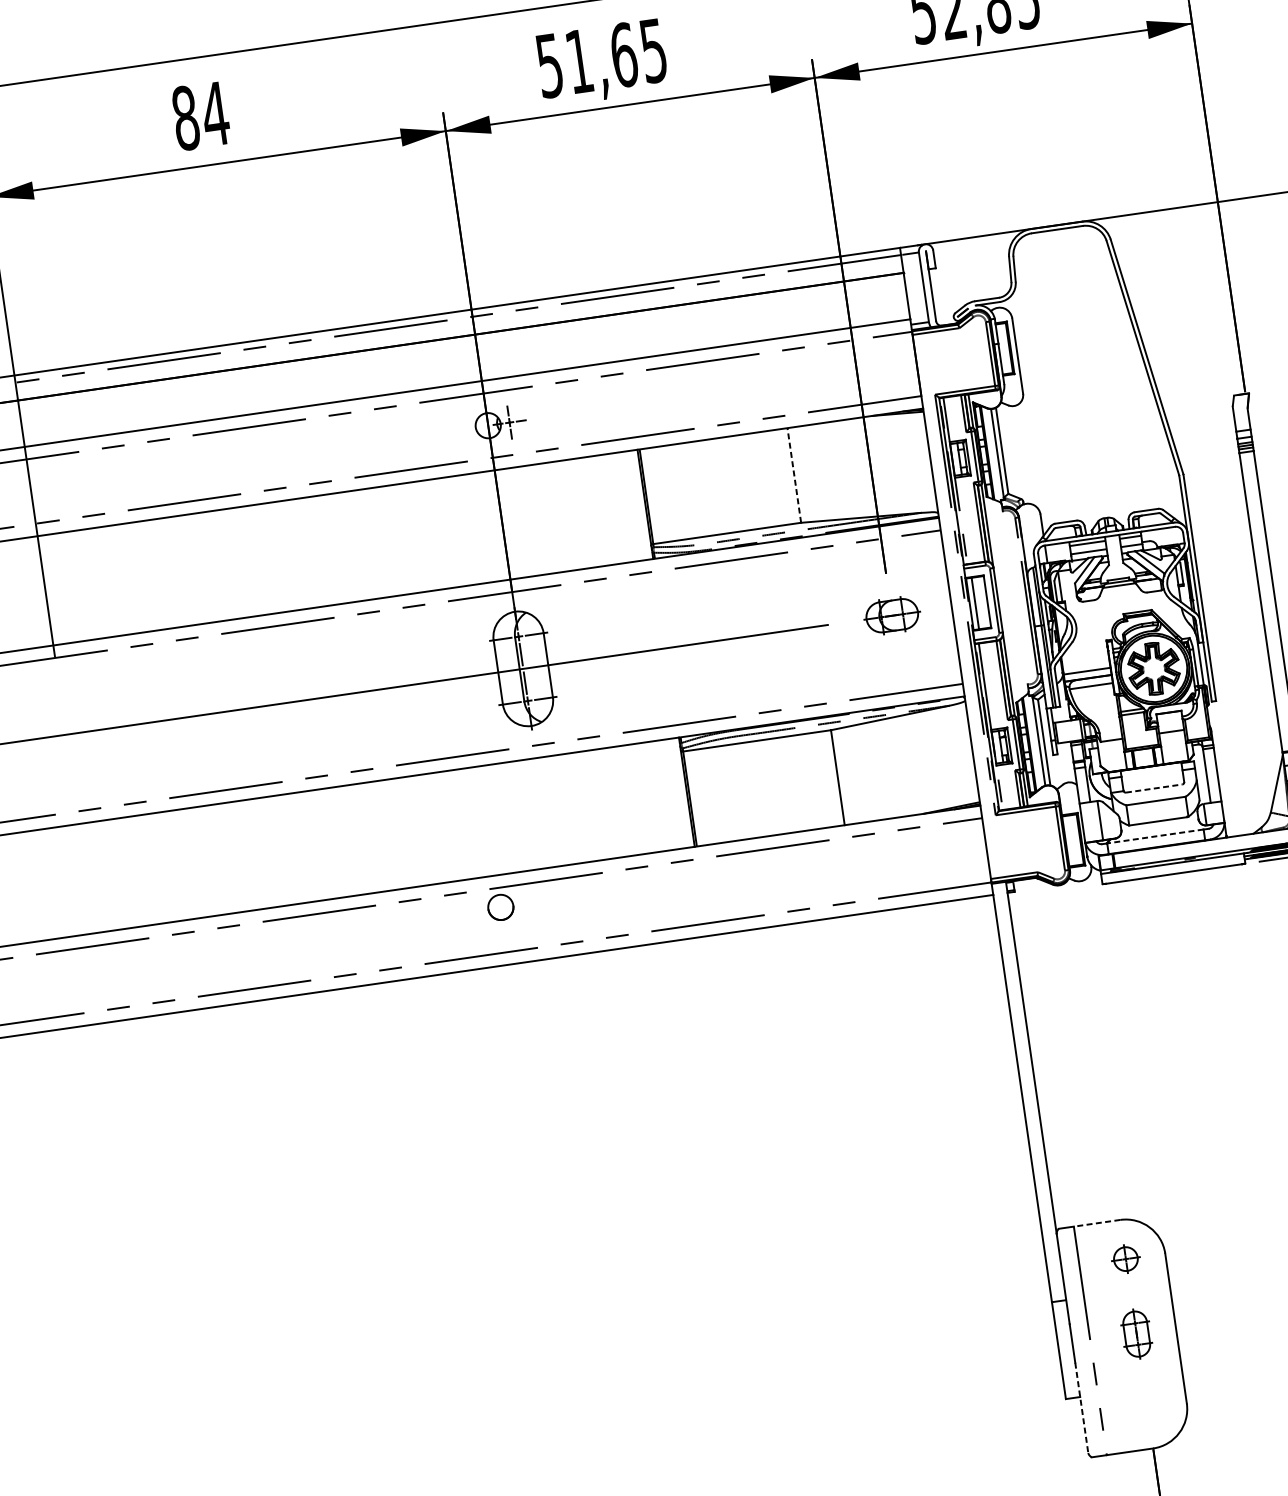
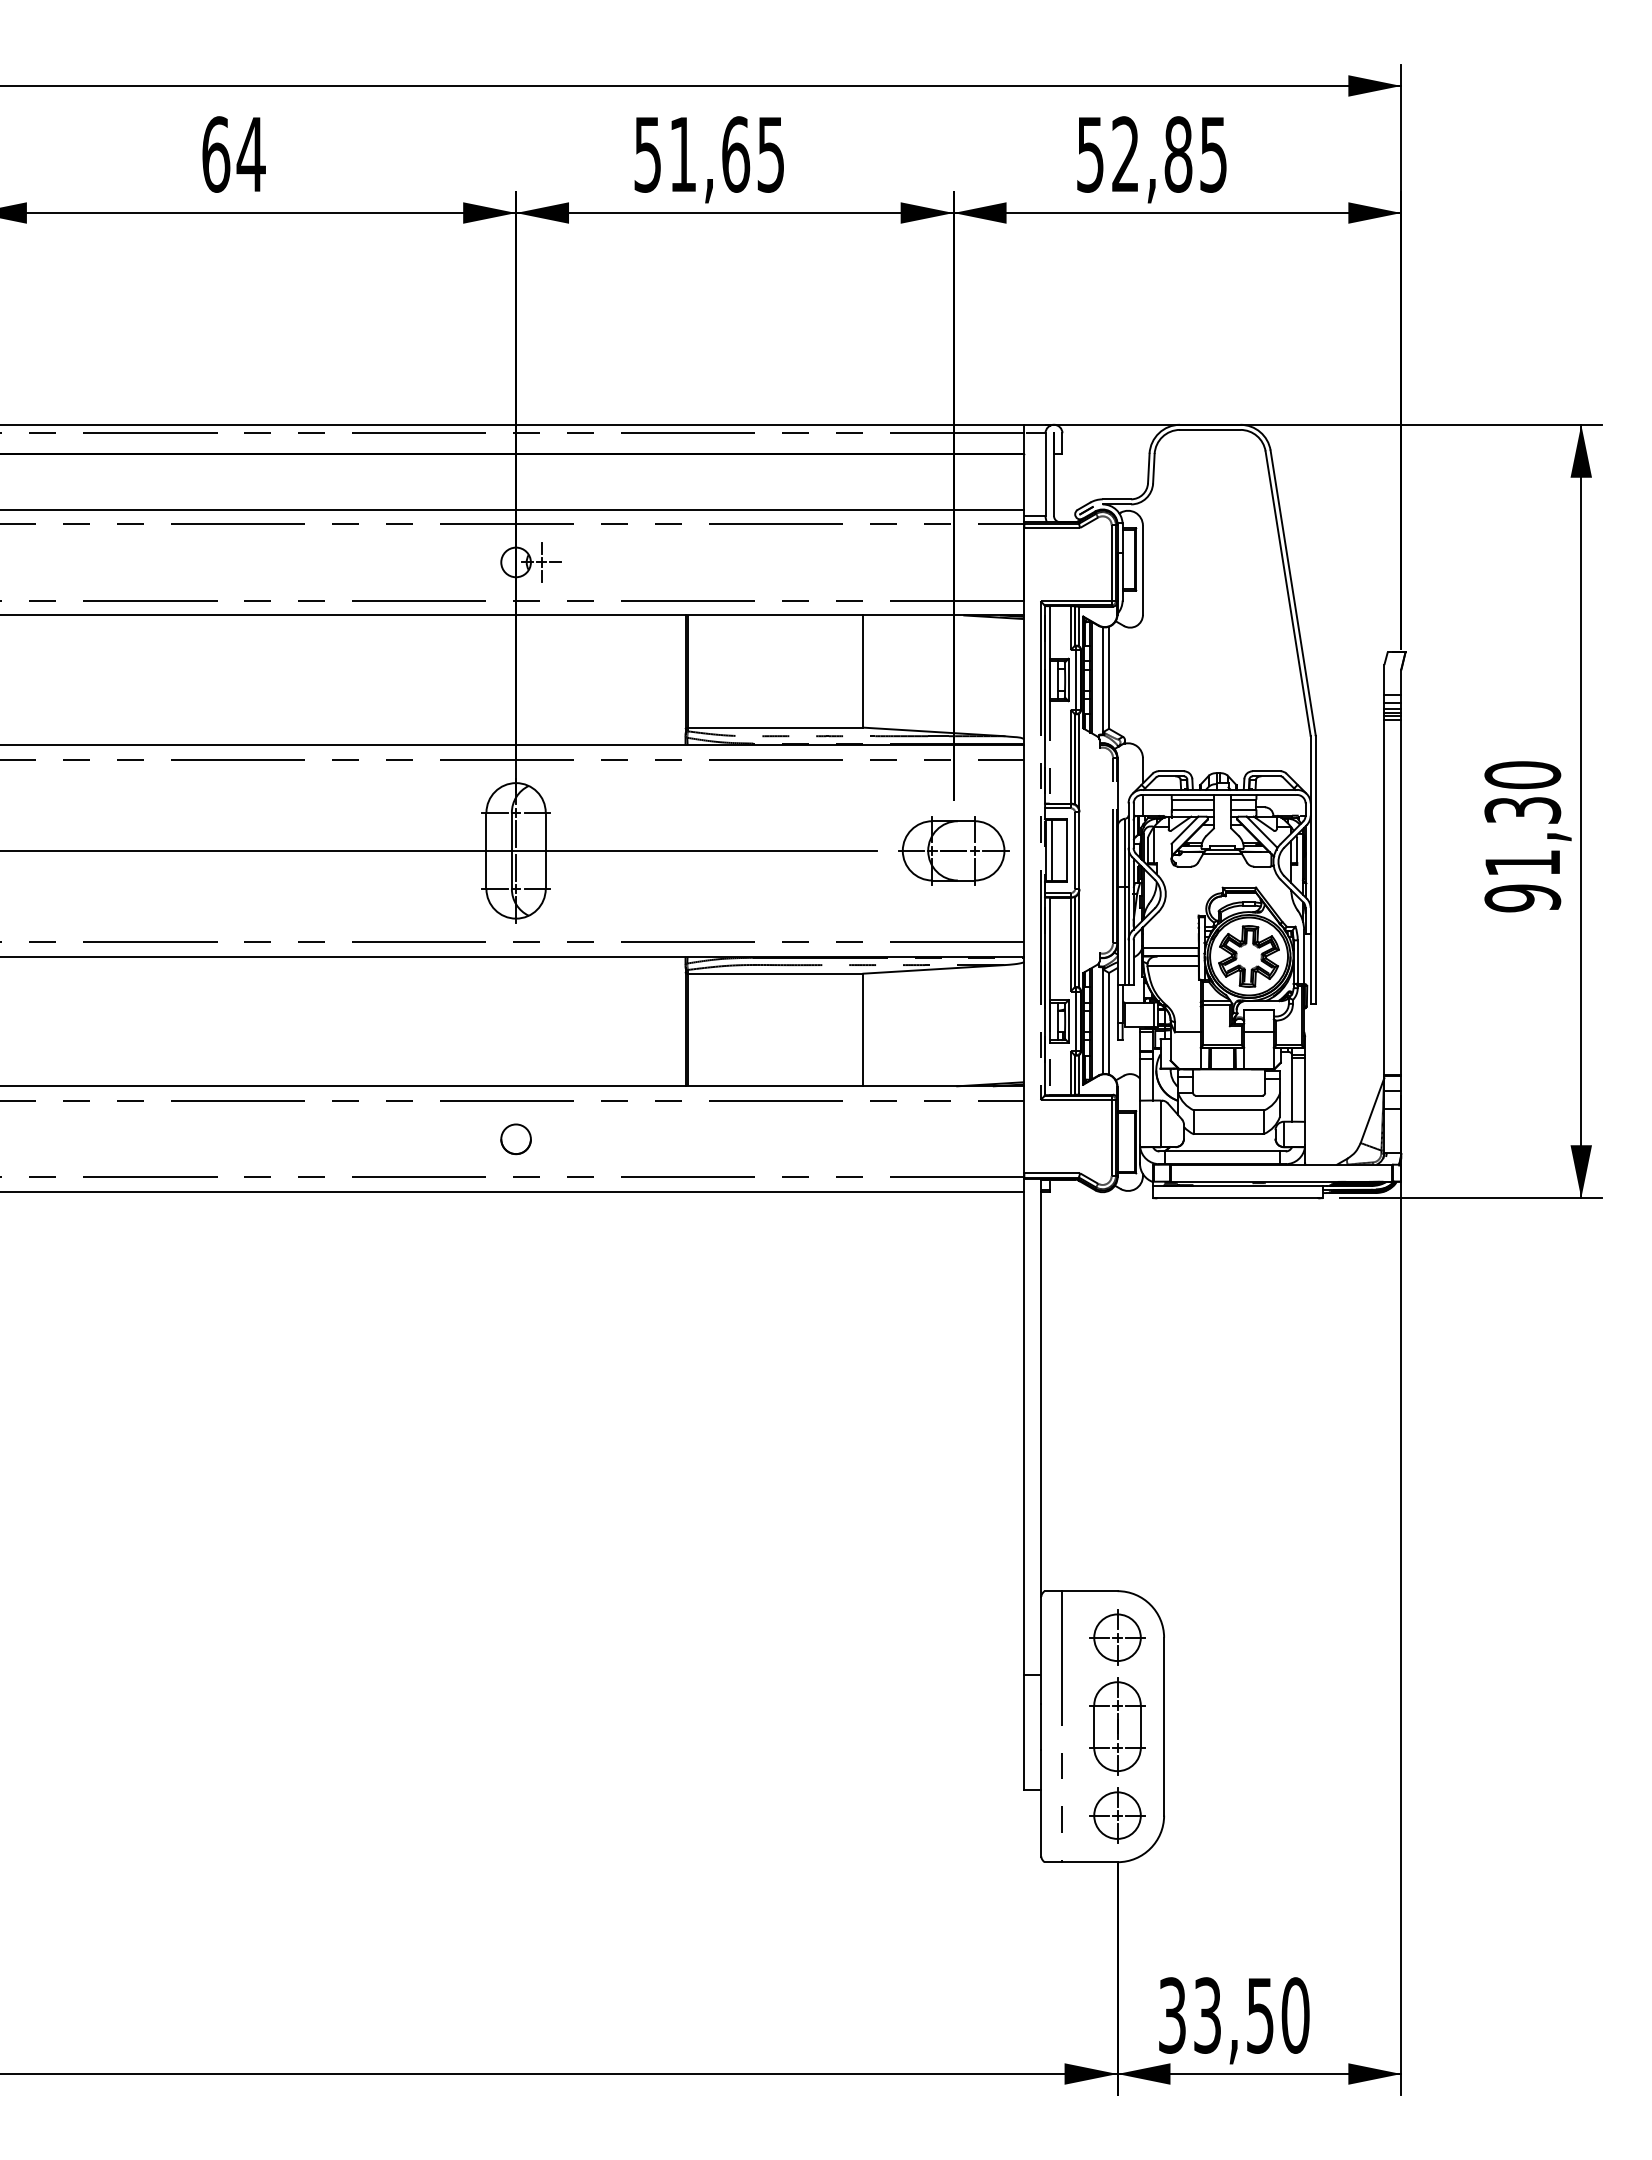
text: (186, 118) -> (216, 154), 84 -> 64
line: (794, 475) -> (863, 671), dashed -> solid
part: (892, 615) -> (953, 850), size x1.67
line: (1154, 788) -> (1229, 1095), dashed -> solid
line: (1155, 836) -> (1222, 1151), dashed -> solid
part: (500, 907) -> (515, 1139), moved
line: (1097, 1223) -> (1090, 1591), dashed -> solid
part: (1125, 1259) -> (1117, 1637), size x1.67
part: (1136, 1334) -> (1117, 1726), size x1.67
line: (1081, 1408) -> (1041, 1803), dashed -> solid
part: (1147, 1409) -> (1117, 1815), added

